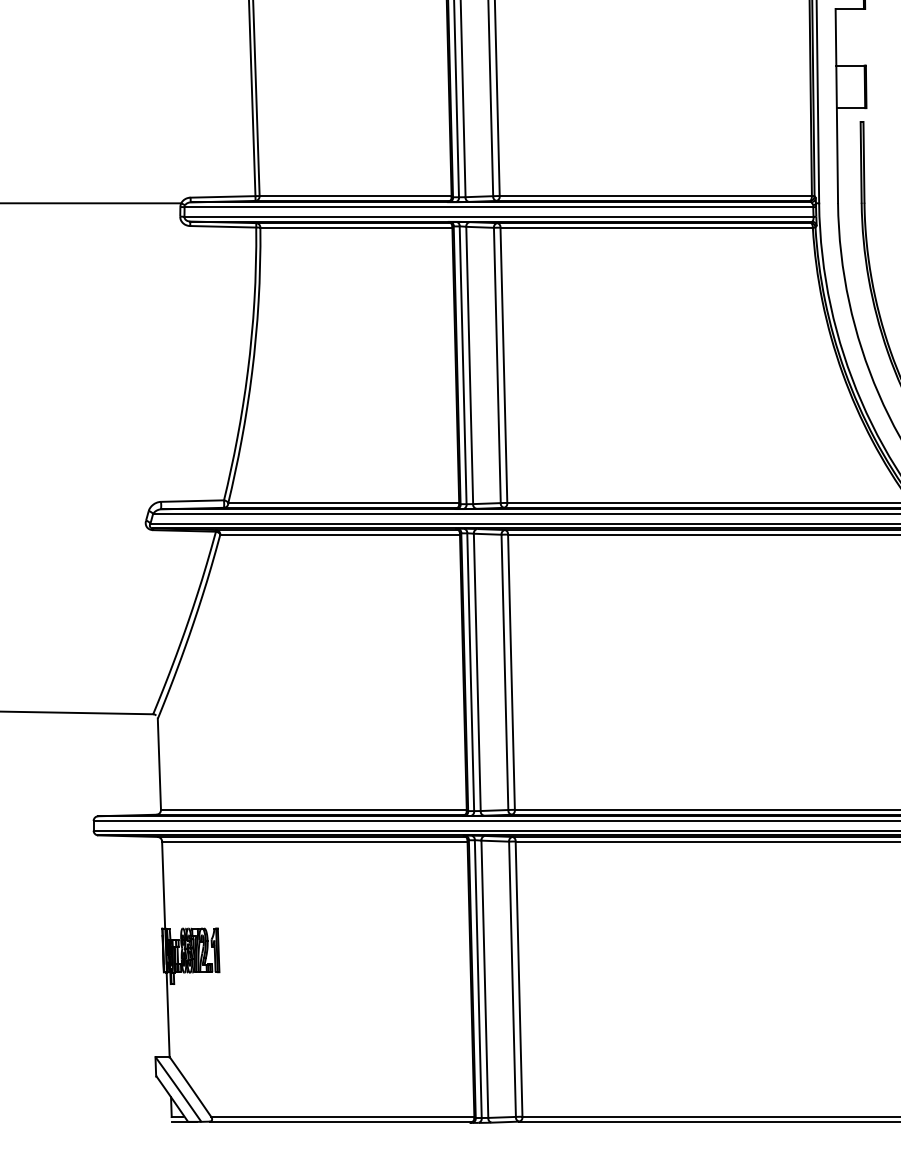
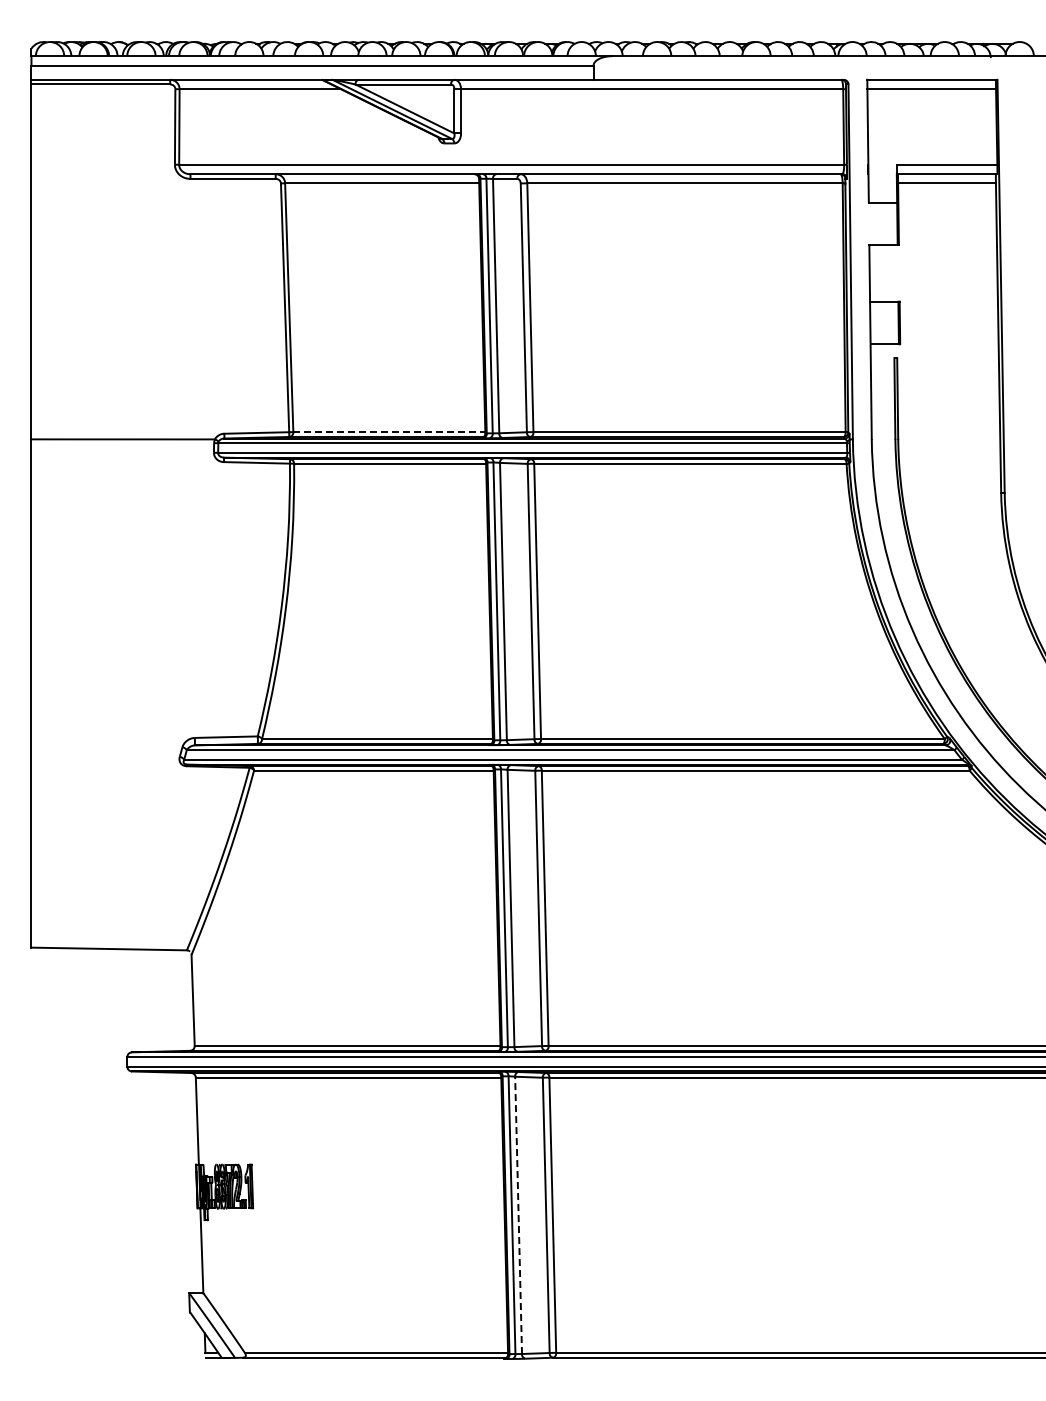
line: (354, 196) -> (388, 432), solid -> dashed
line: (484, 979) -> (518, 1215), solid -> dashed

